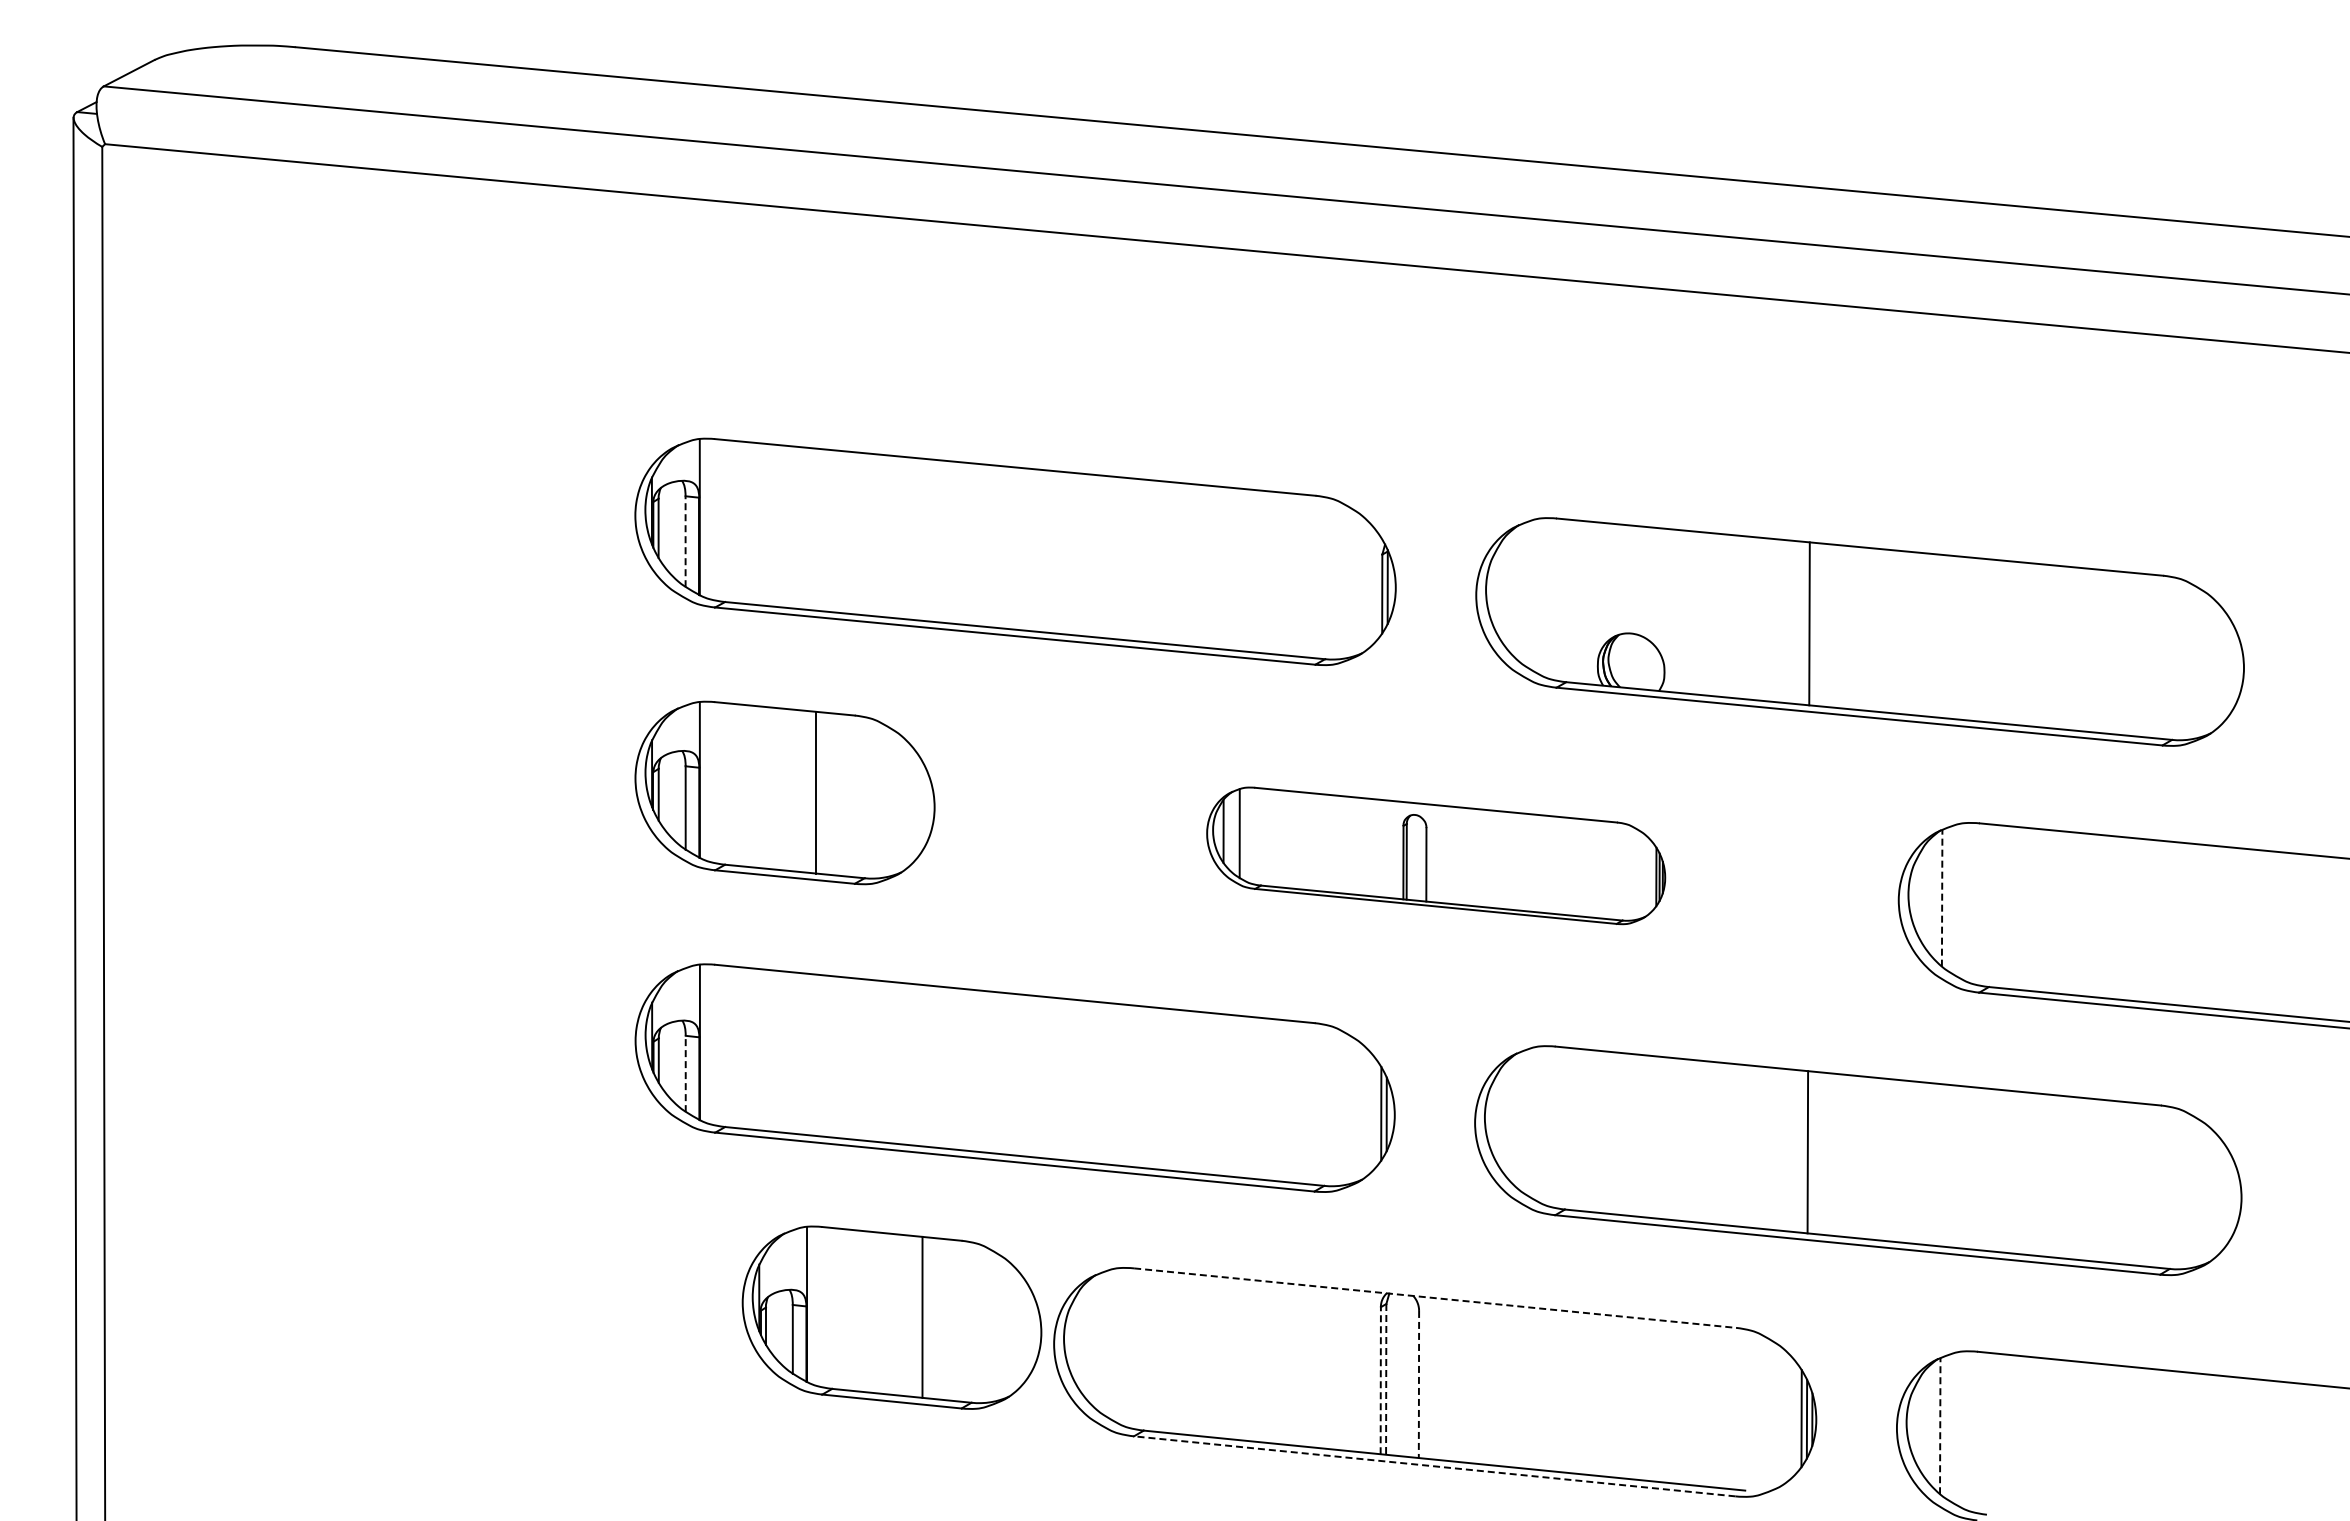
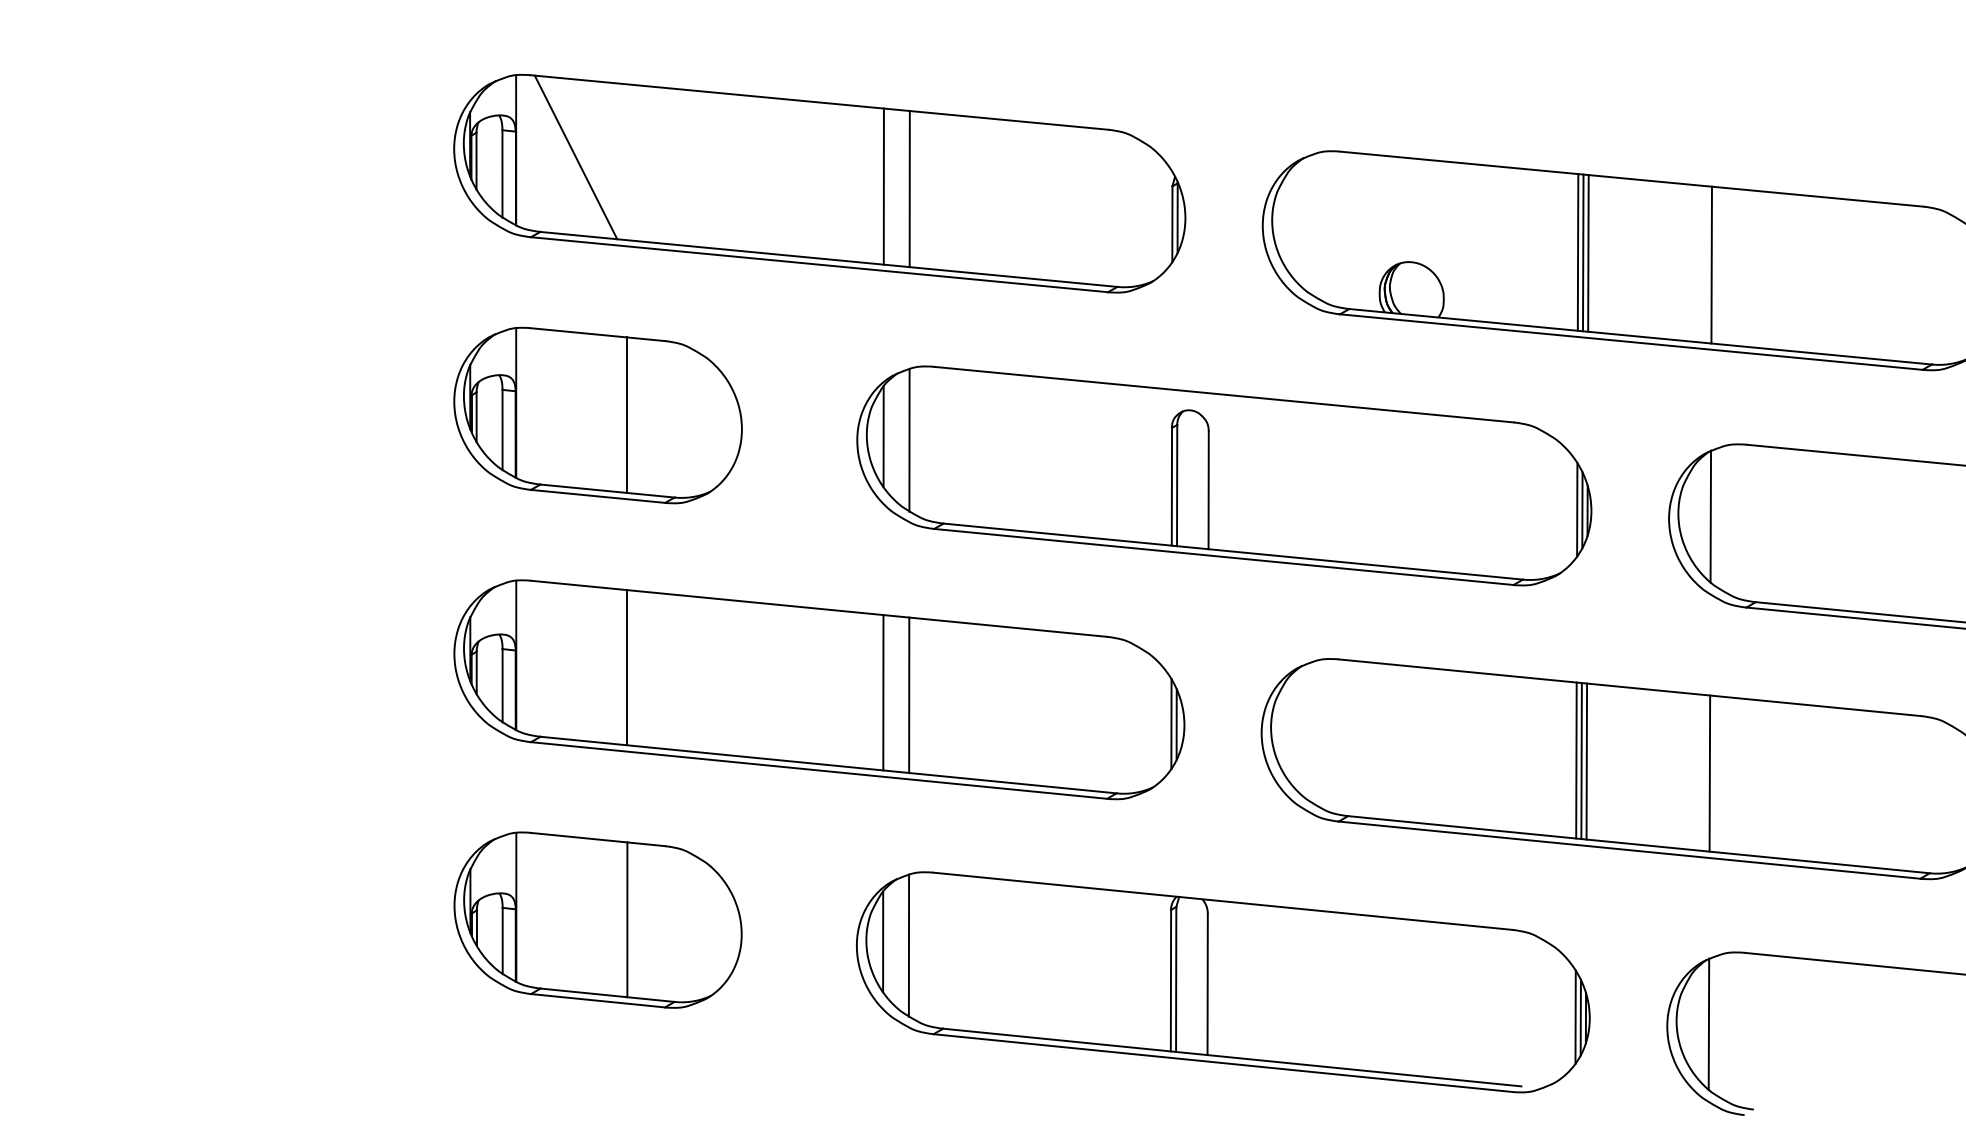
line: (761, 524) -> (575, 157), added
line: (685, 541) -> (502, 173), dashed -> solid
line: (1082, 554) -> (884, 186), added
line: (1109, 557) -> (910, 189), added
line: (1803, 622) -> (1577, 251), added
line: (1814, 623) -> (1588, 252), added
line: (1942, 636) -> (1711, 265), added
part: (1435, 855) -> (1223, 475), size x1.67
line: (1942, 898) -> (1711, 517), dashed -> solid
line: (815, 1054) -> (627, 667), added
line: (685, 1073) -> (502, 685), dashed -> solid
line: (1081, 1081) -> (883, 692), added
line: (1108, 1083) -> (909, 694), added
line: (1802, 1151) -> (1576, 760), added
line: (1812, 1152) -> (1586, 761), added
line: (1940, 1165) -> (1709, 773), added
line: (1435, 1298) -> (1223, 901), dashed -> solid
part: (891, 1317) -> (597, 919), moved
line: (1081, 1340) -> (883, 942), added
line: (1108, 1344) -> (909, 945), added
line: (1386, 1379) -> (1176, 979), dashed -> solid
line: (1380, 1380) -> (1170, 980), dashed -> solid
line: (1418, 1384) -> (1207, 984), dashed -> solid
line: (1940, 1425) -> (1709, 1023), dashed -> solid
line: (1434, 1466) -> (1222, 1063), dashed -> solid

